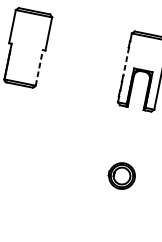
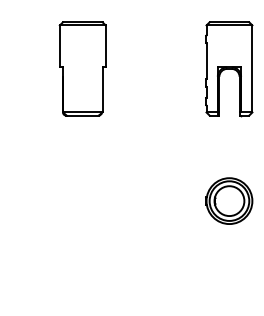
line: (126, 61) -> (206, 61), dashed -> solid
line: (39, 67) -> (102, 89), dashed -> solid
part: (122, 175) -> (229, 200), size x1.43

